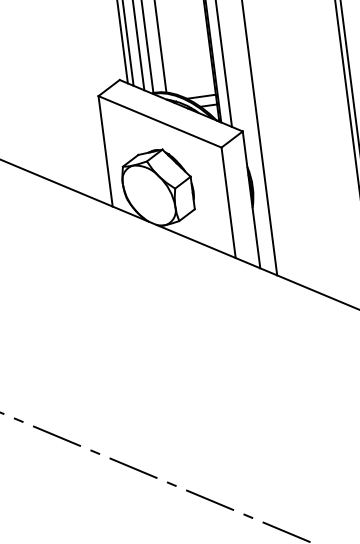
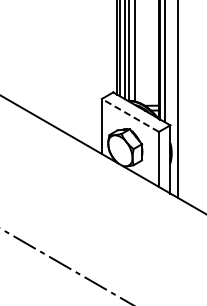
line: (160, 121) -> (130, 115), solid -> dashed

